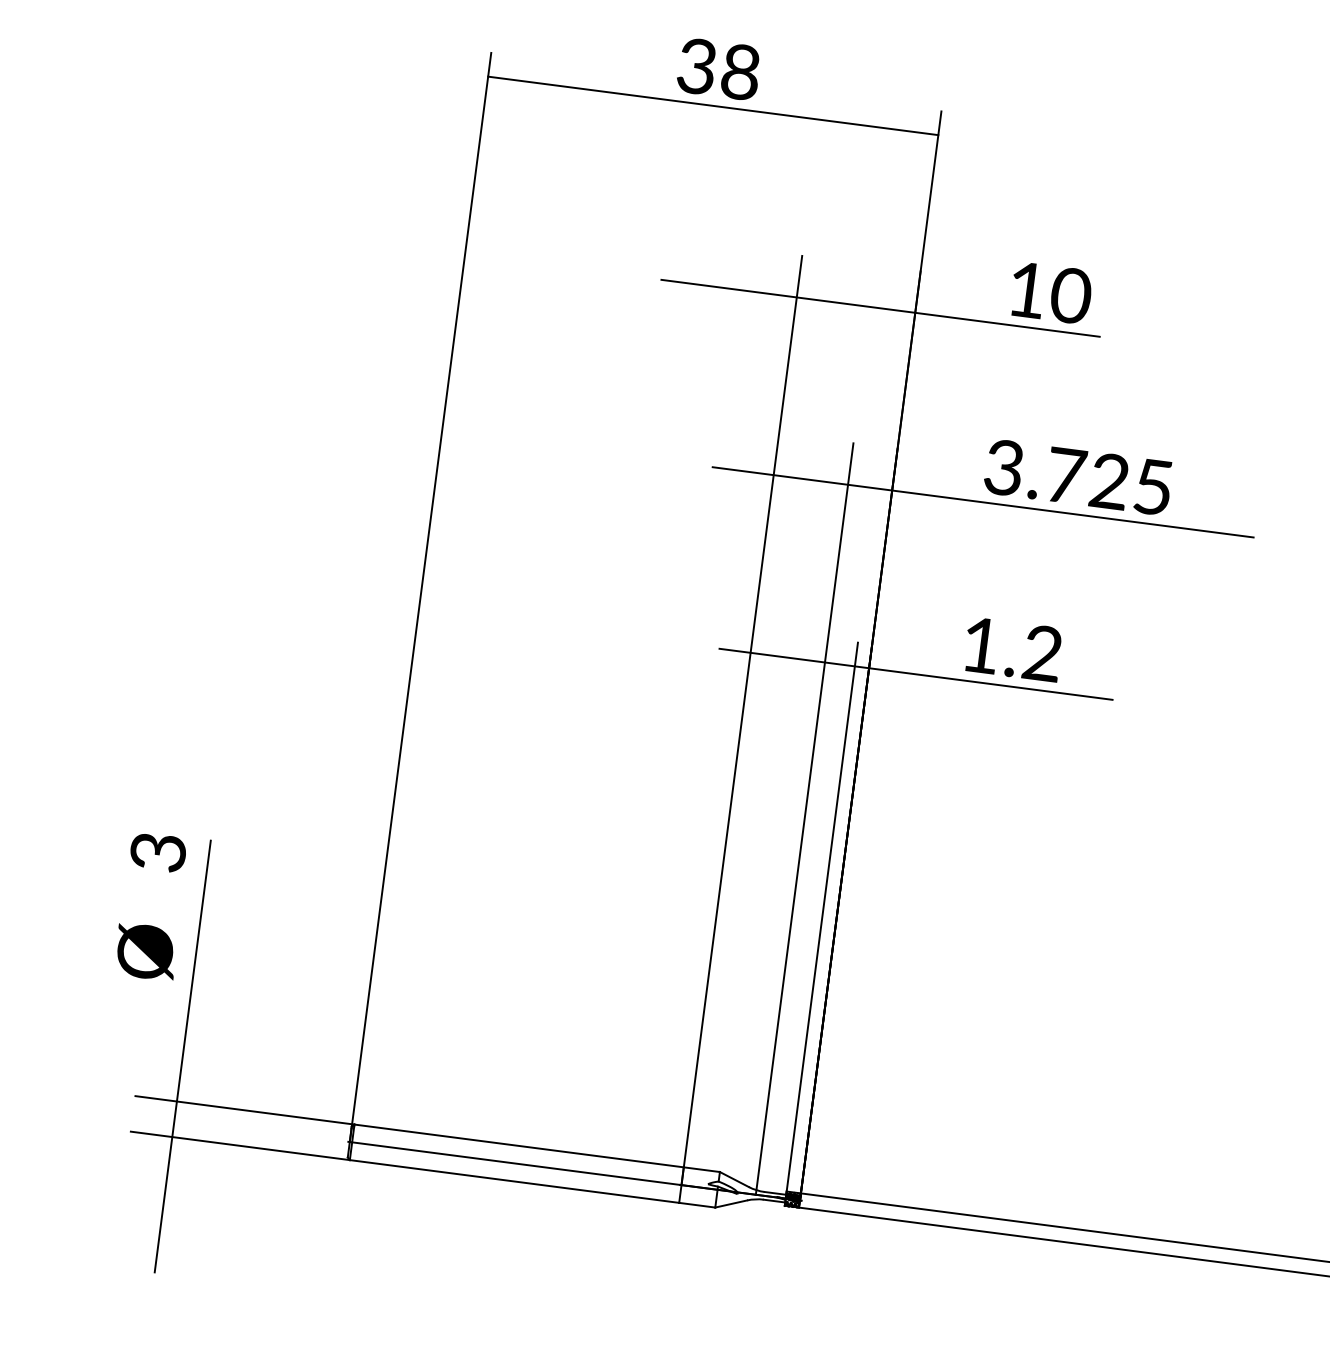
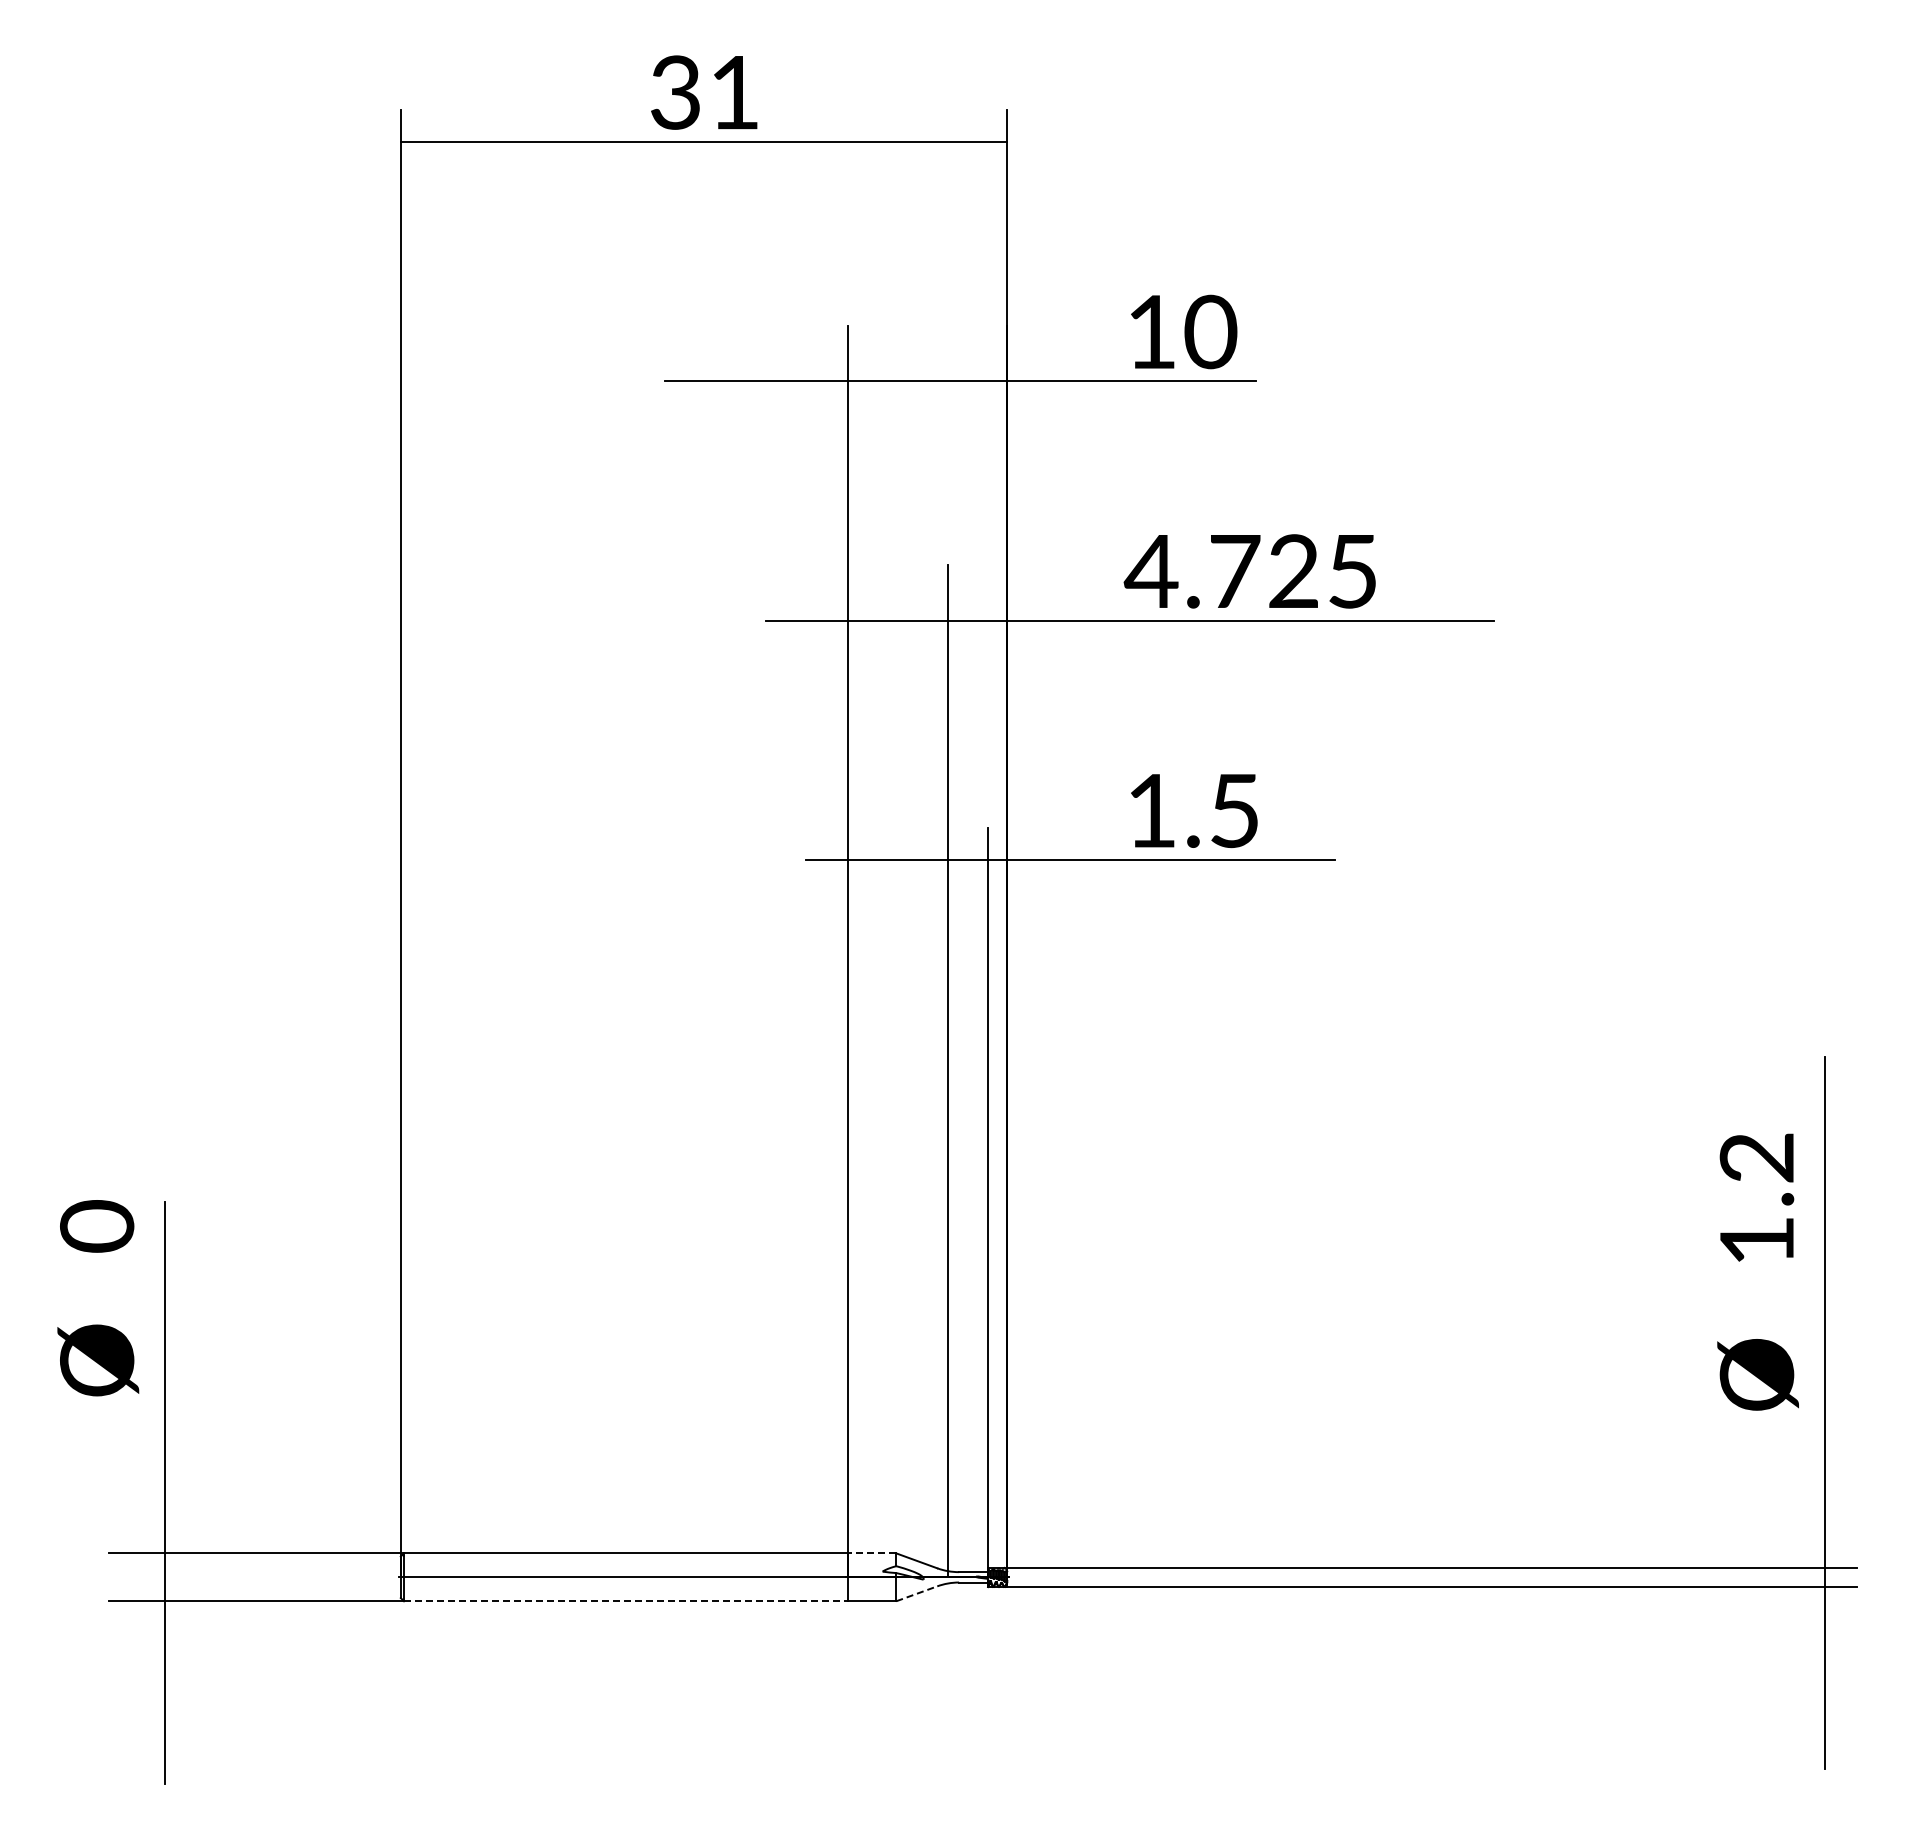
text: (740, 72) -> (734, 92), 38 -> 31
text: (1003, 467) -> (1150, 571), 3.725 -> 4.725
text: (1042, 653) -> (1234, 810), 1.2 -> 1.5
text: (158, 852) -> (97, 1226), 3 -> 0
line: (701, 1169) -> (871, 1553), solid -> dashed
line: (514, 1181) -> (625, 1601), solid -> dashed
line: (731, 1203) -> (916, 1593), solid -> dashed

